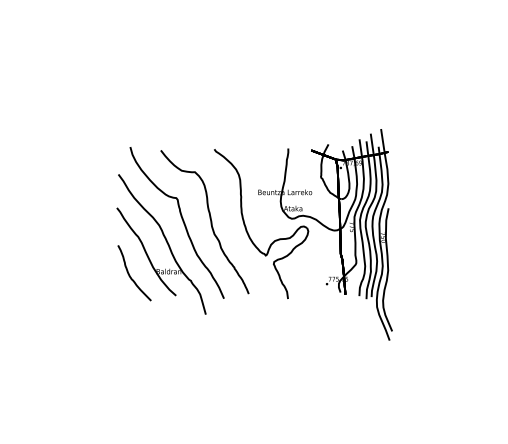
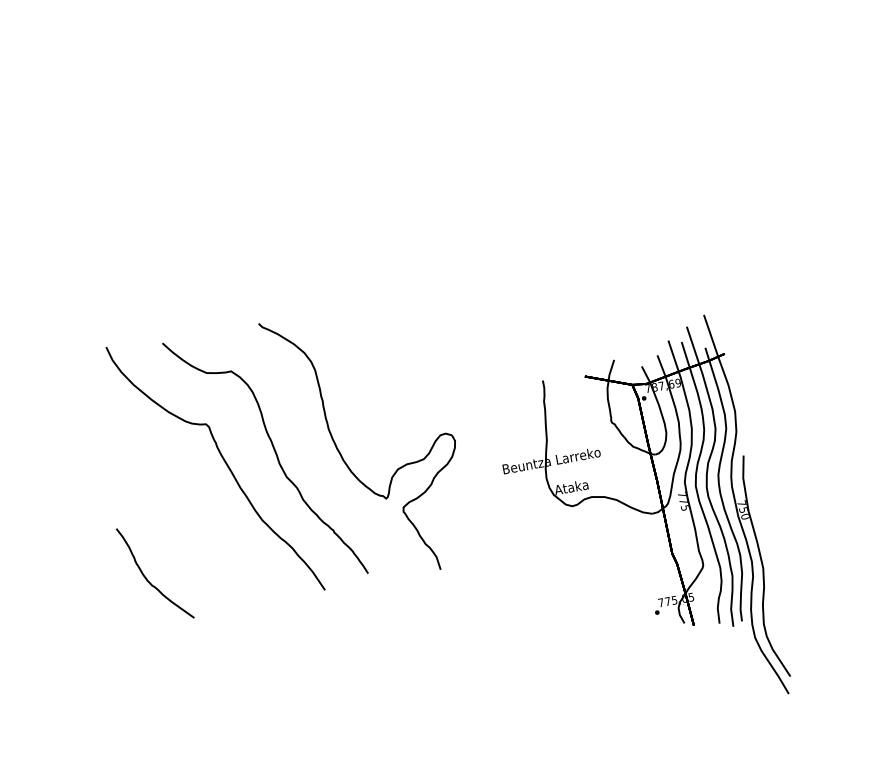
part: (325, 234) -> (638, 523), moved
part: (161, 244) -> (194, 512), removed

